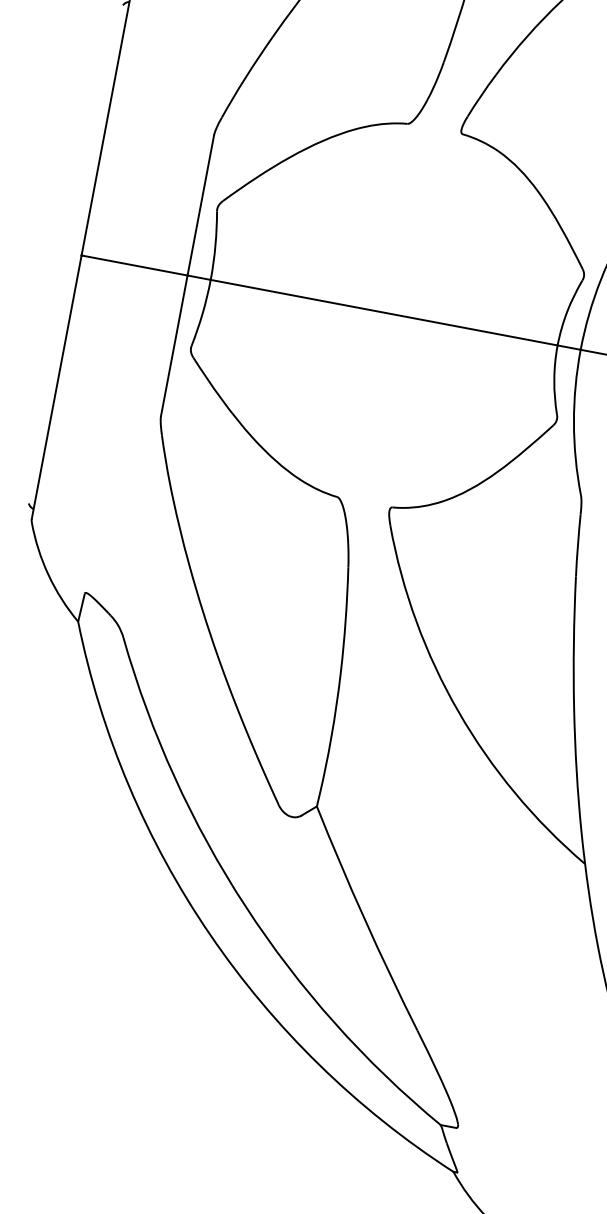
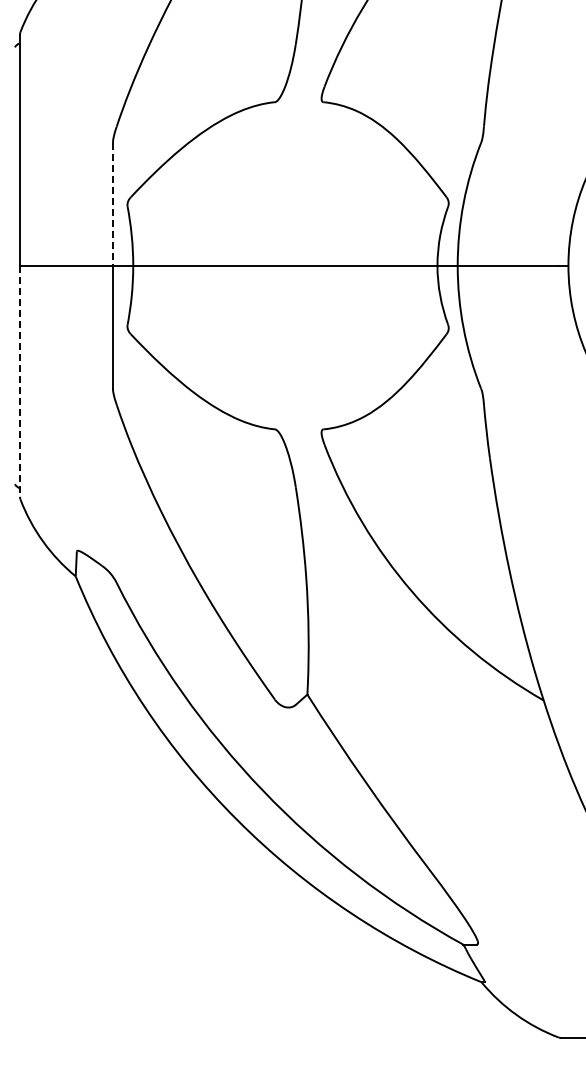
line: (200, 205) -> (112, 204), solid -> dashed
line: (57, 387) -> (20, 381), solid -> dashed

